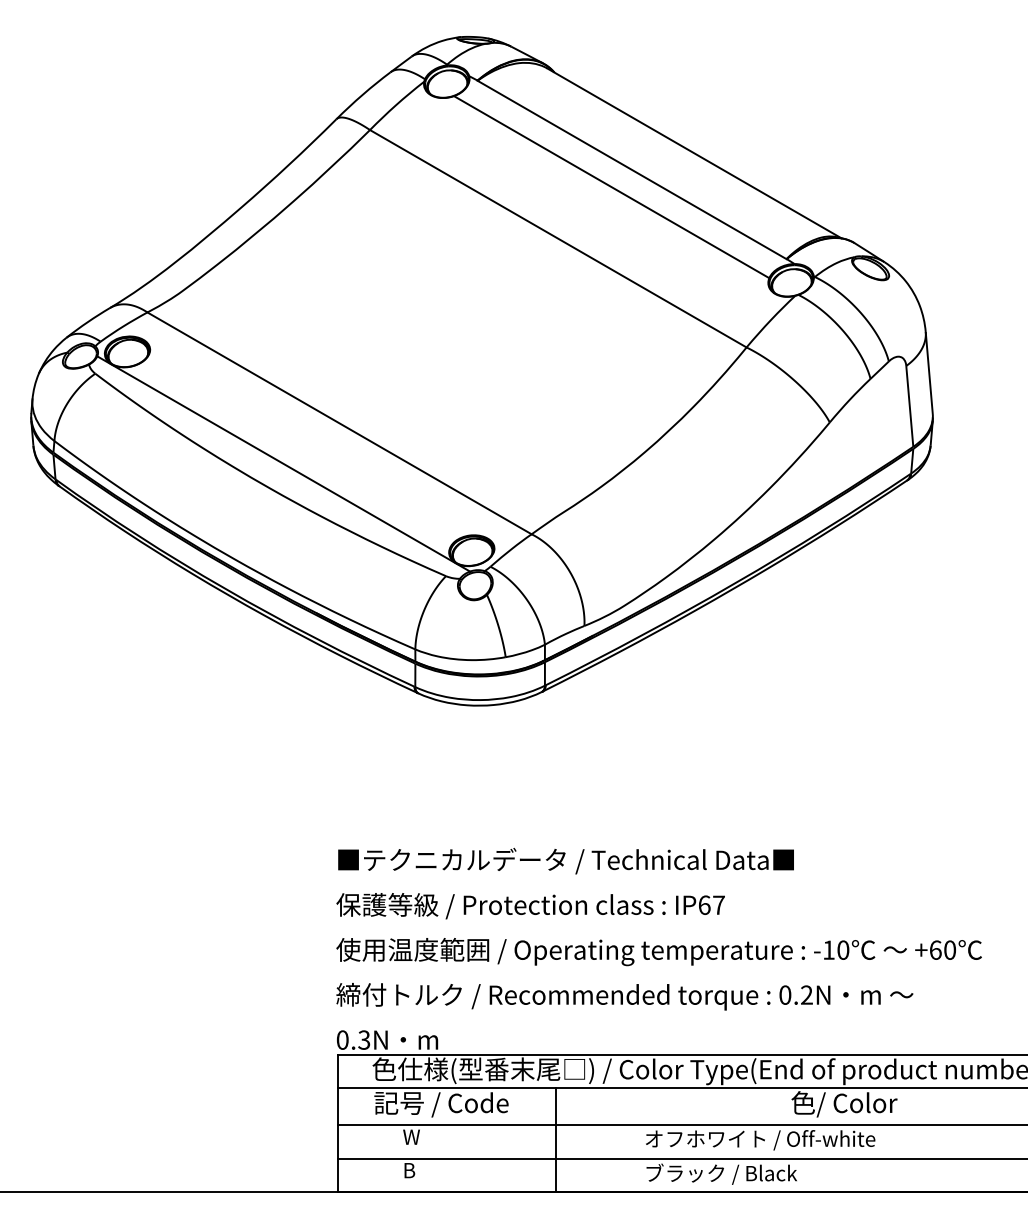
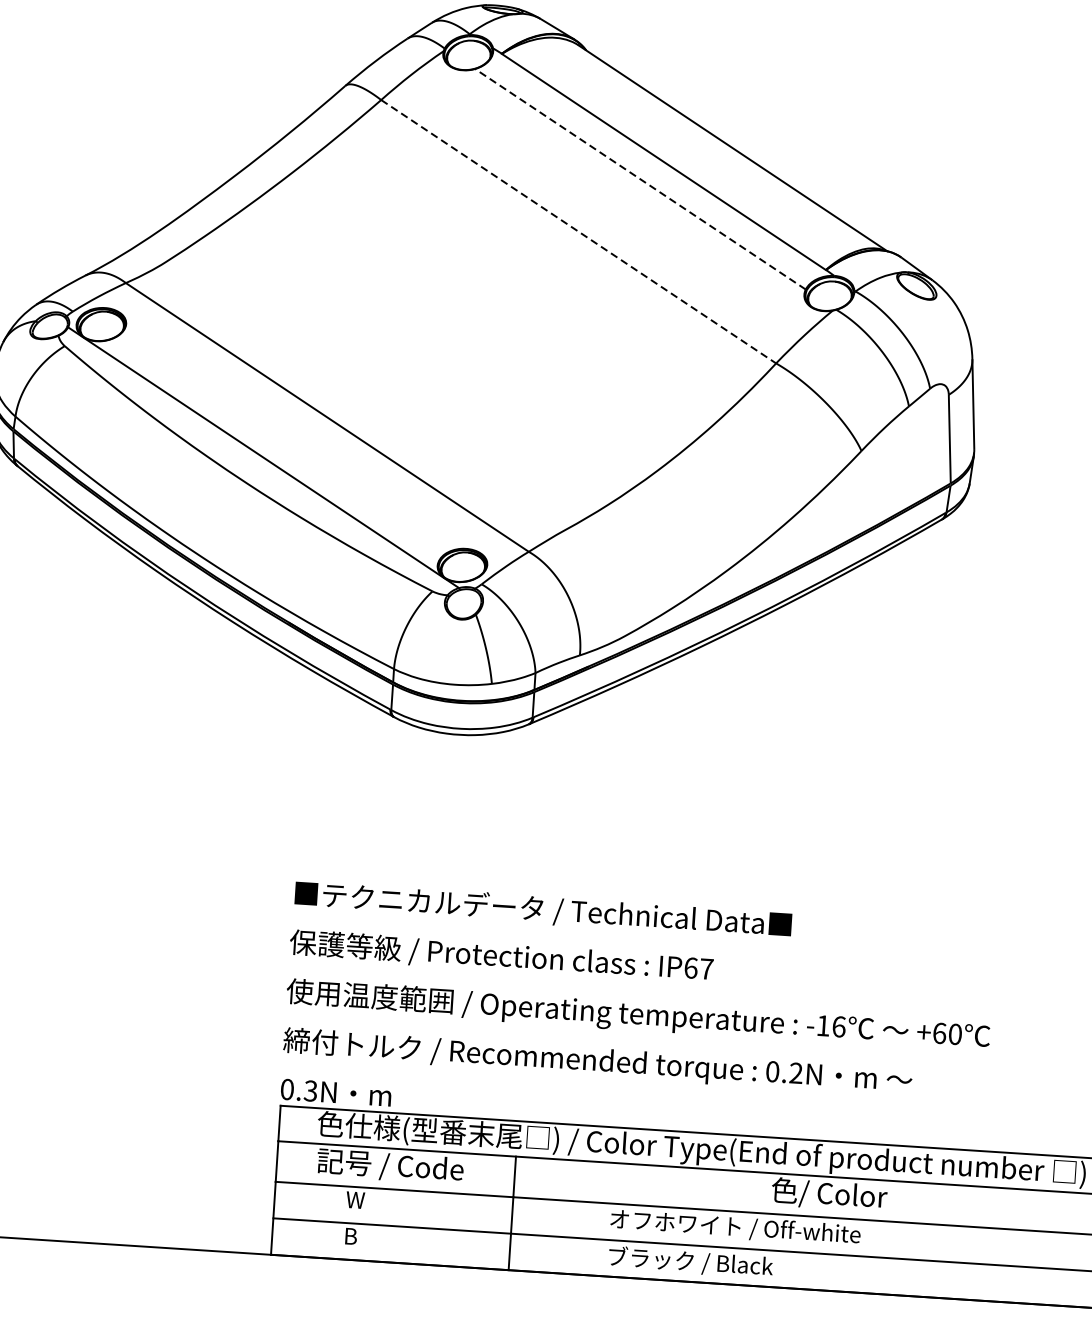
line: (611, 186) -> (640, 178), solid -> dashed
line: (558, 239) -> (578, 232), solid -> dashed
text: (843, 949) -> (839, 1026), -10 -> -16

